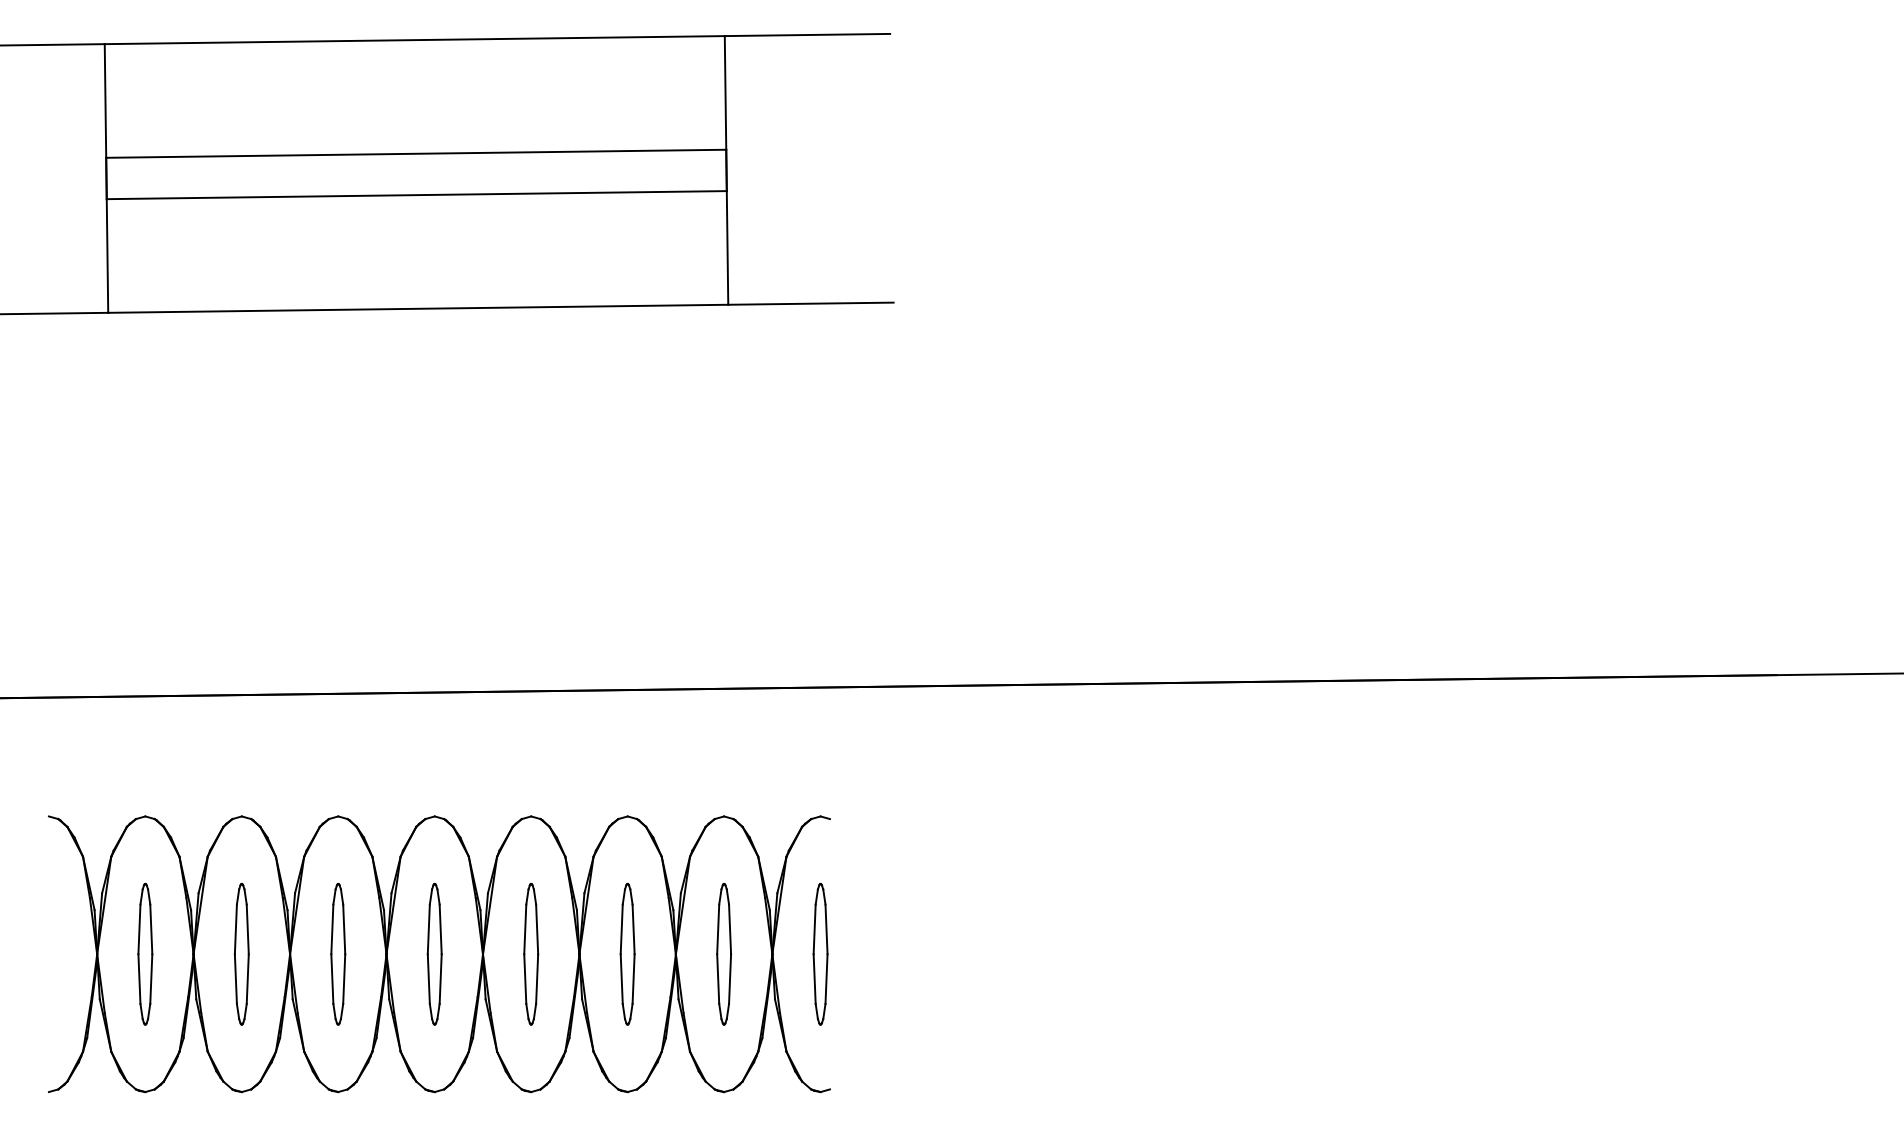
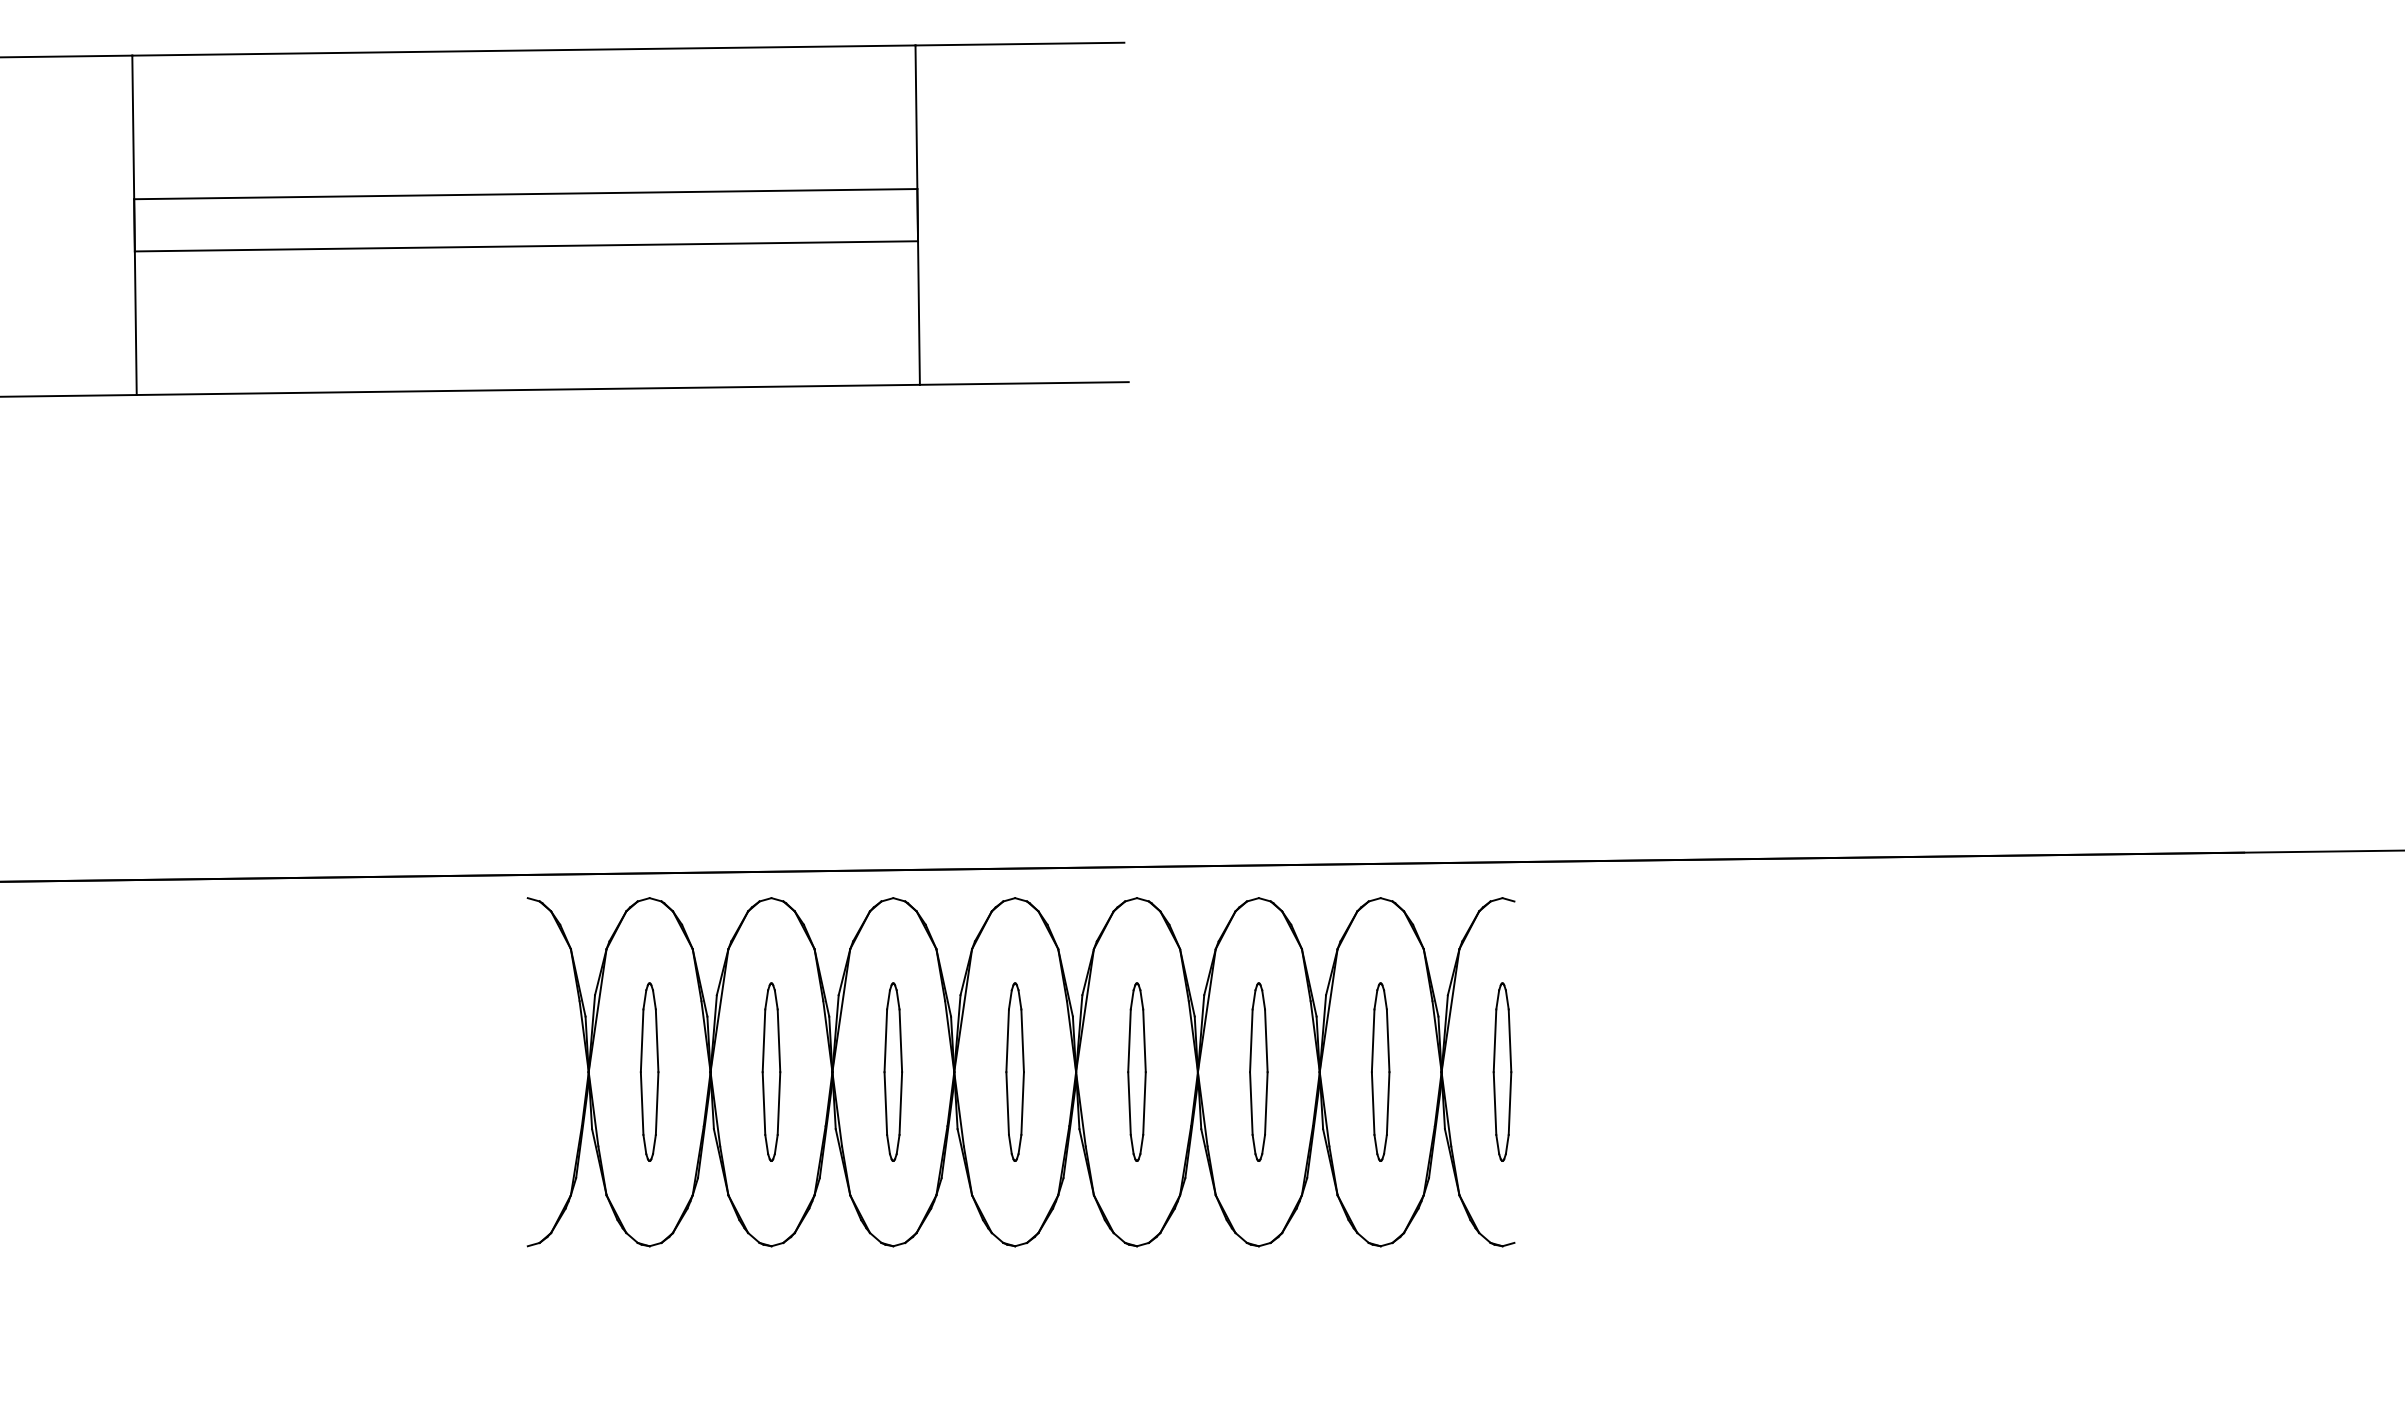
part: (438, 954) -> (1020, 1072), moved

